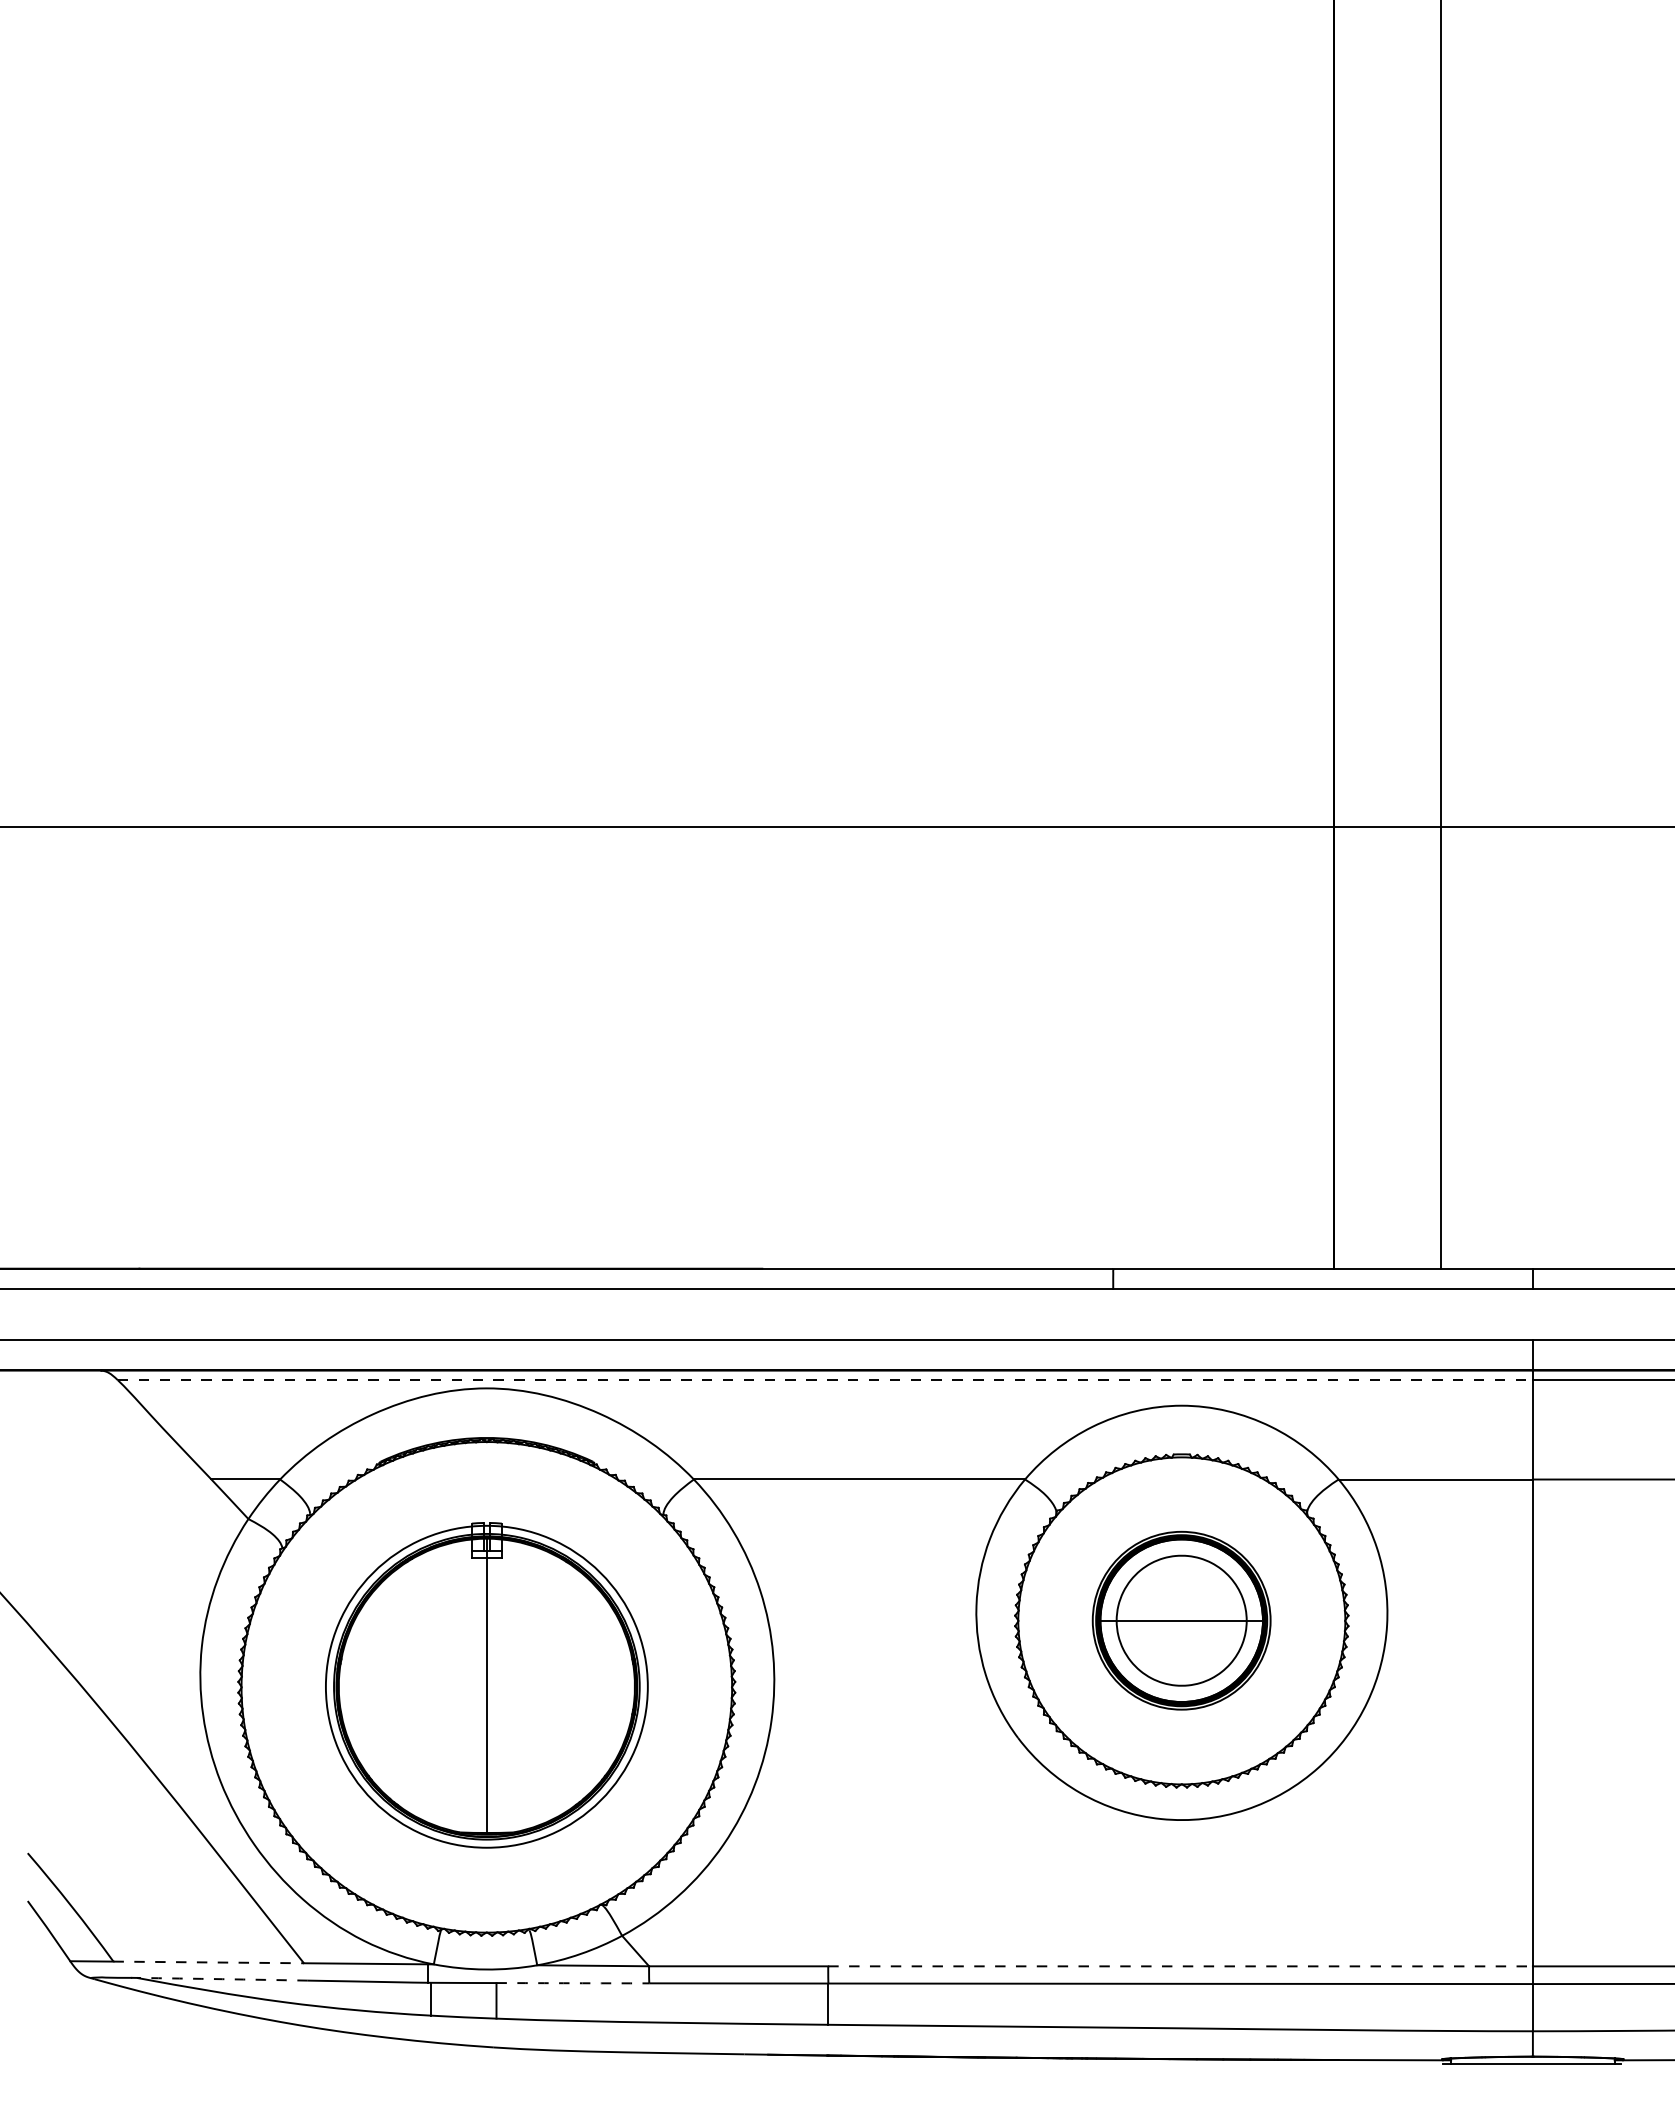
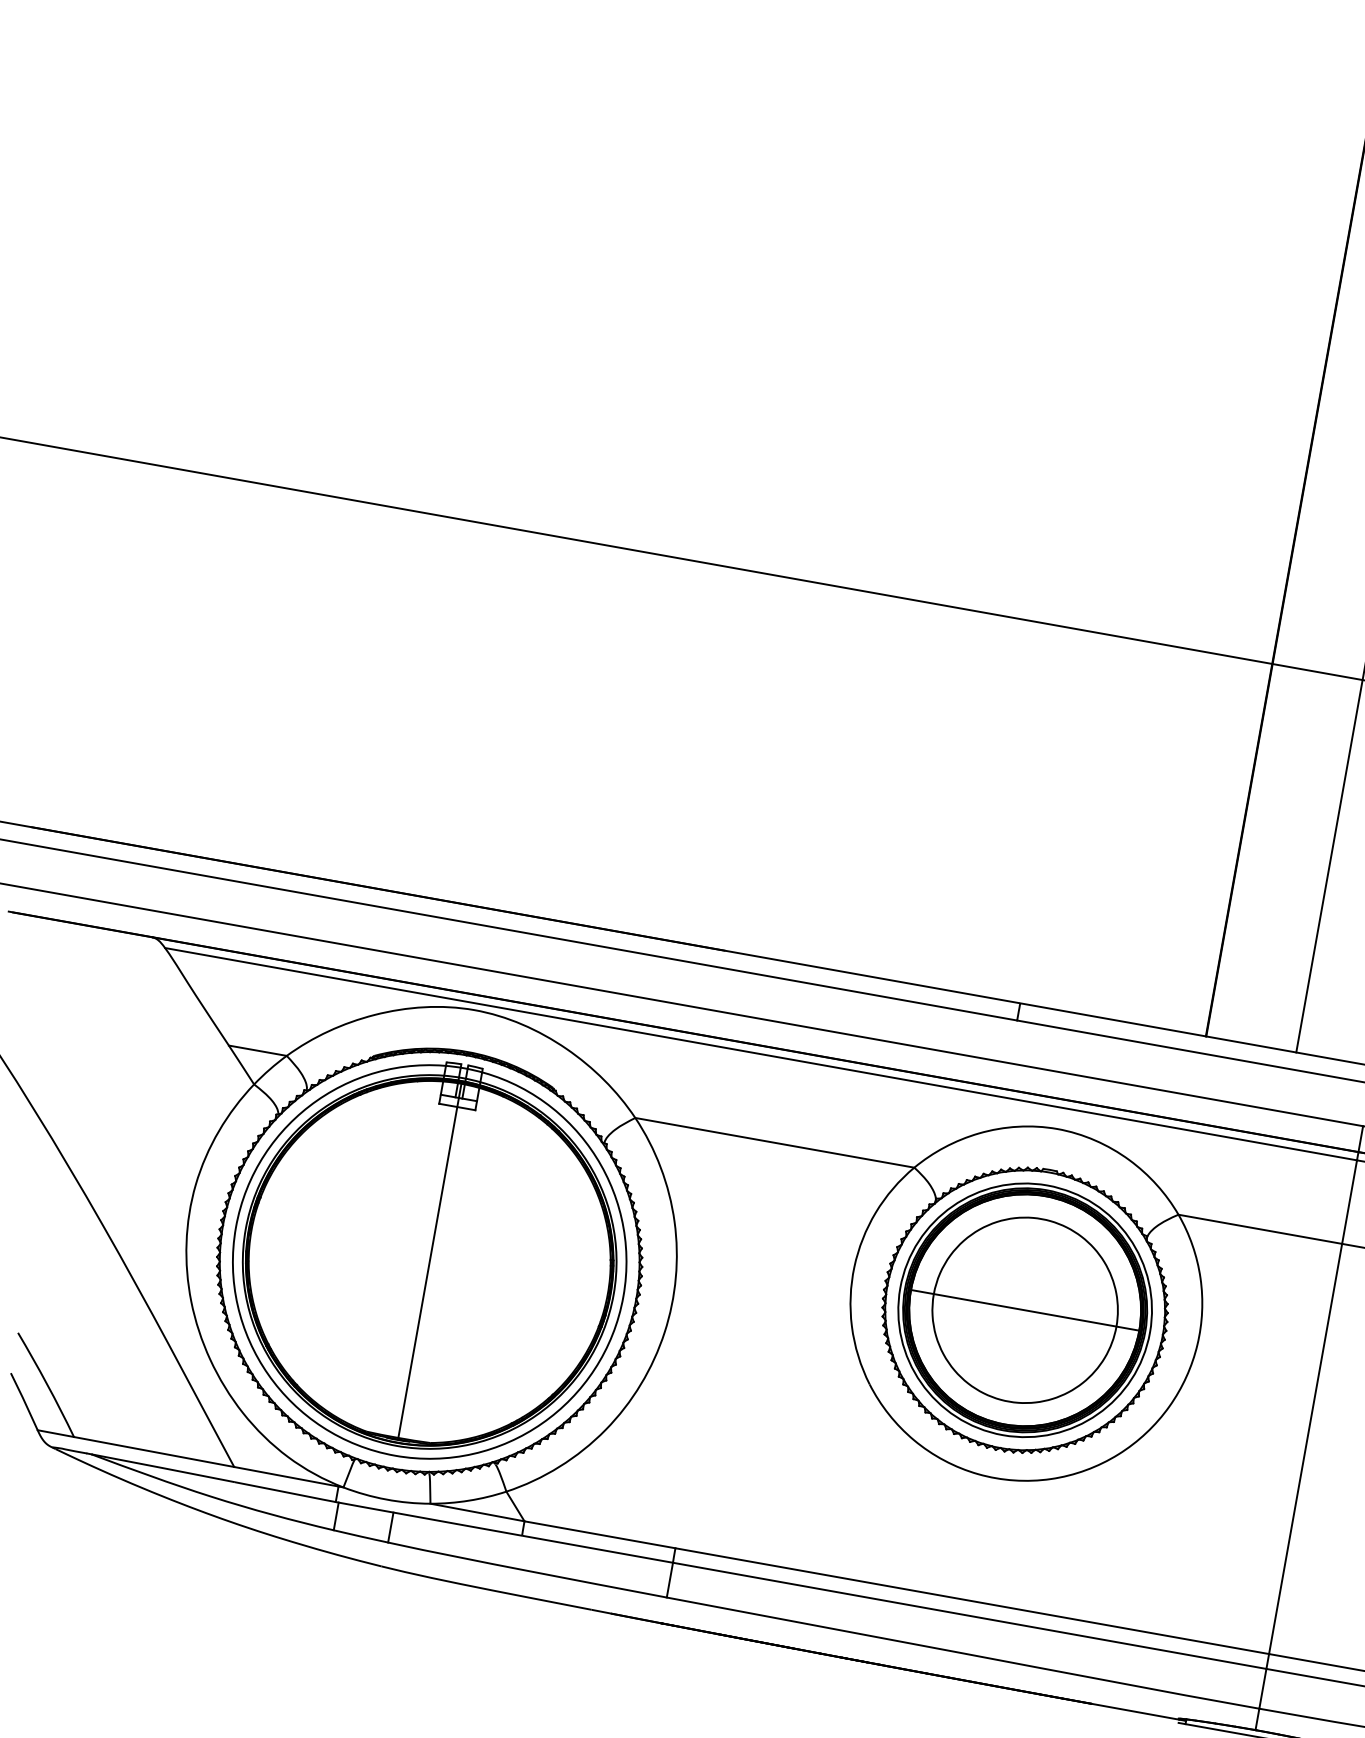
line: (825, 1380) -> (761, 1054), dashed -> solid
part: (1181, 1620) -> (1024, 1309), size x1.67
part: (486, 1685) -> (429, 1260), size x1.43
line: (209, 1962) -> (154, 1452), dashed -> solid
line: (1181, 1966) -> (973, 1601), dashed -> solid
arc: (222, 1979) -> (163, 1468), dashed -> solid
arc: (572, 1983) -> (457, 1524), dashed -> solid

